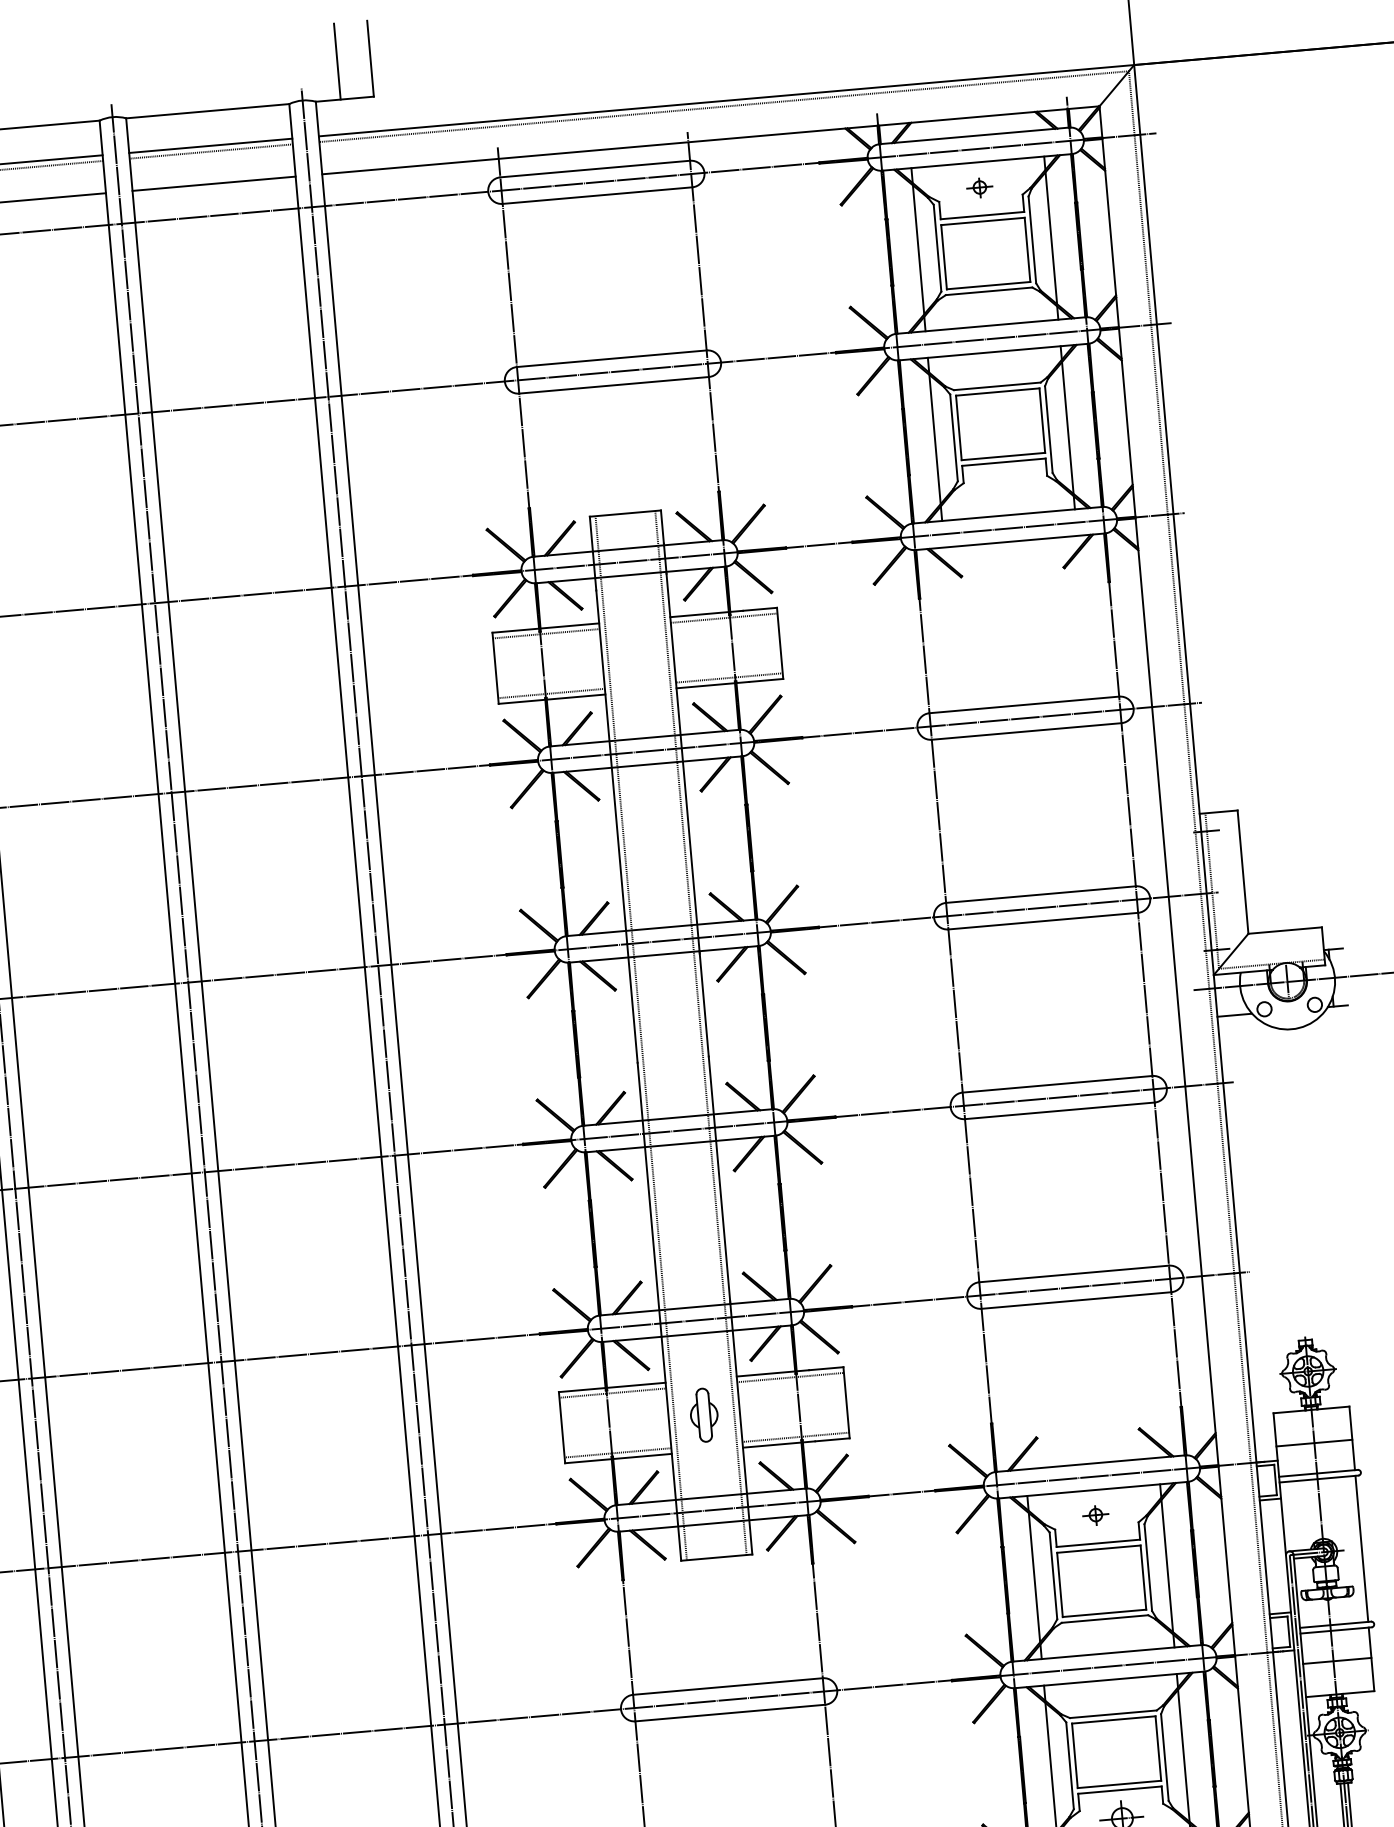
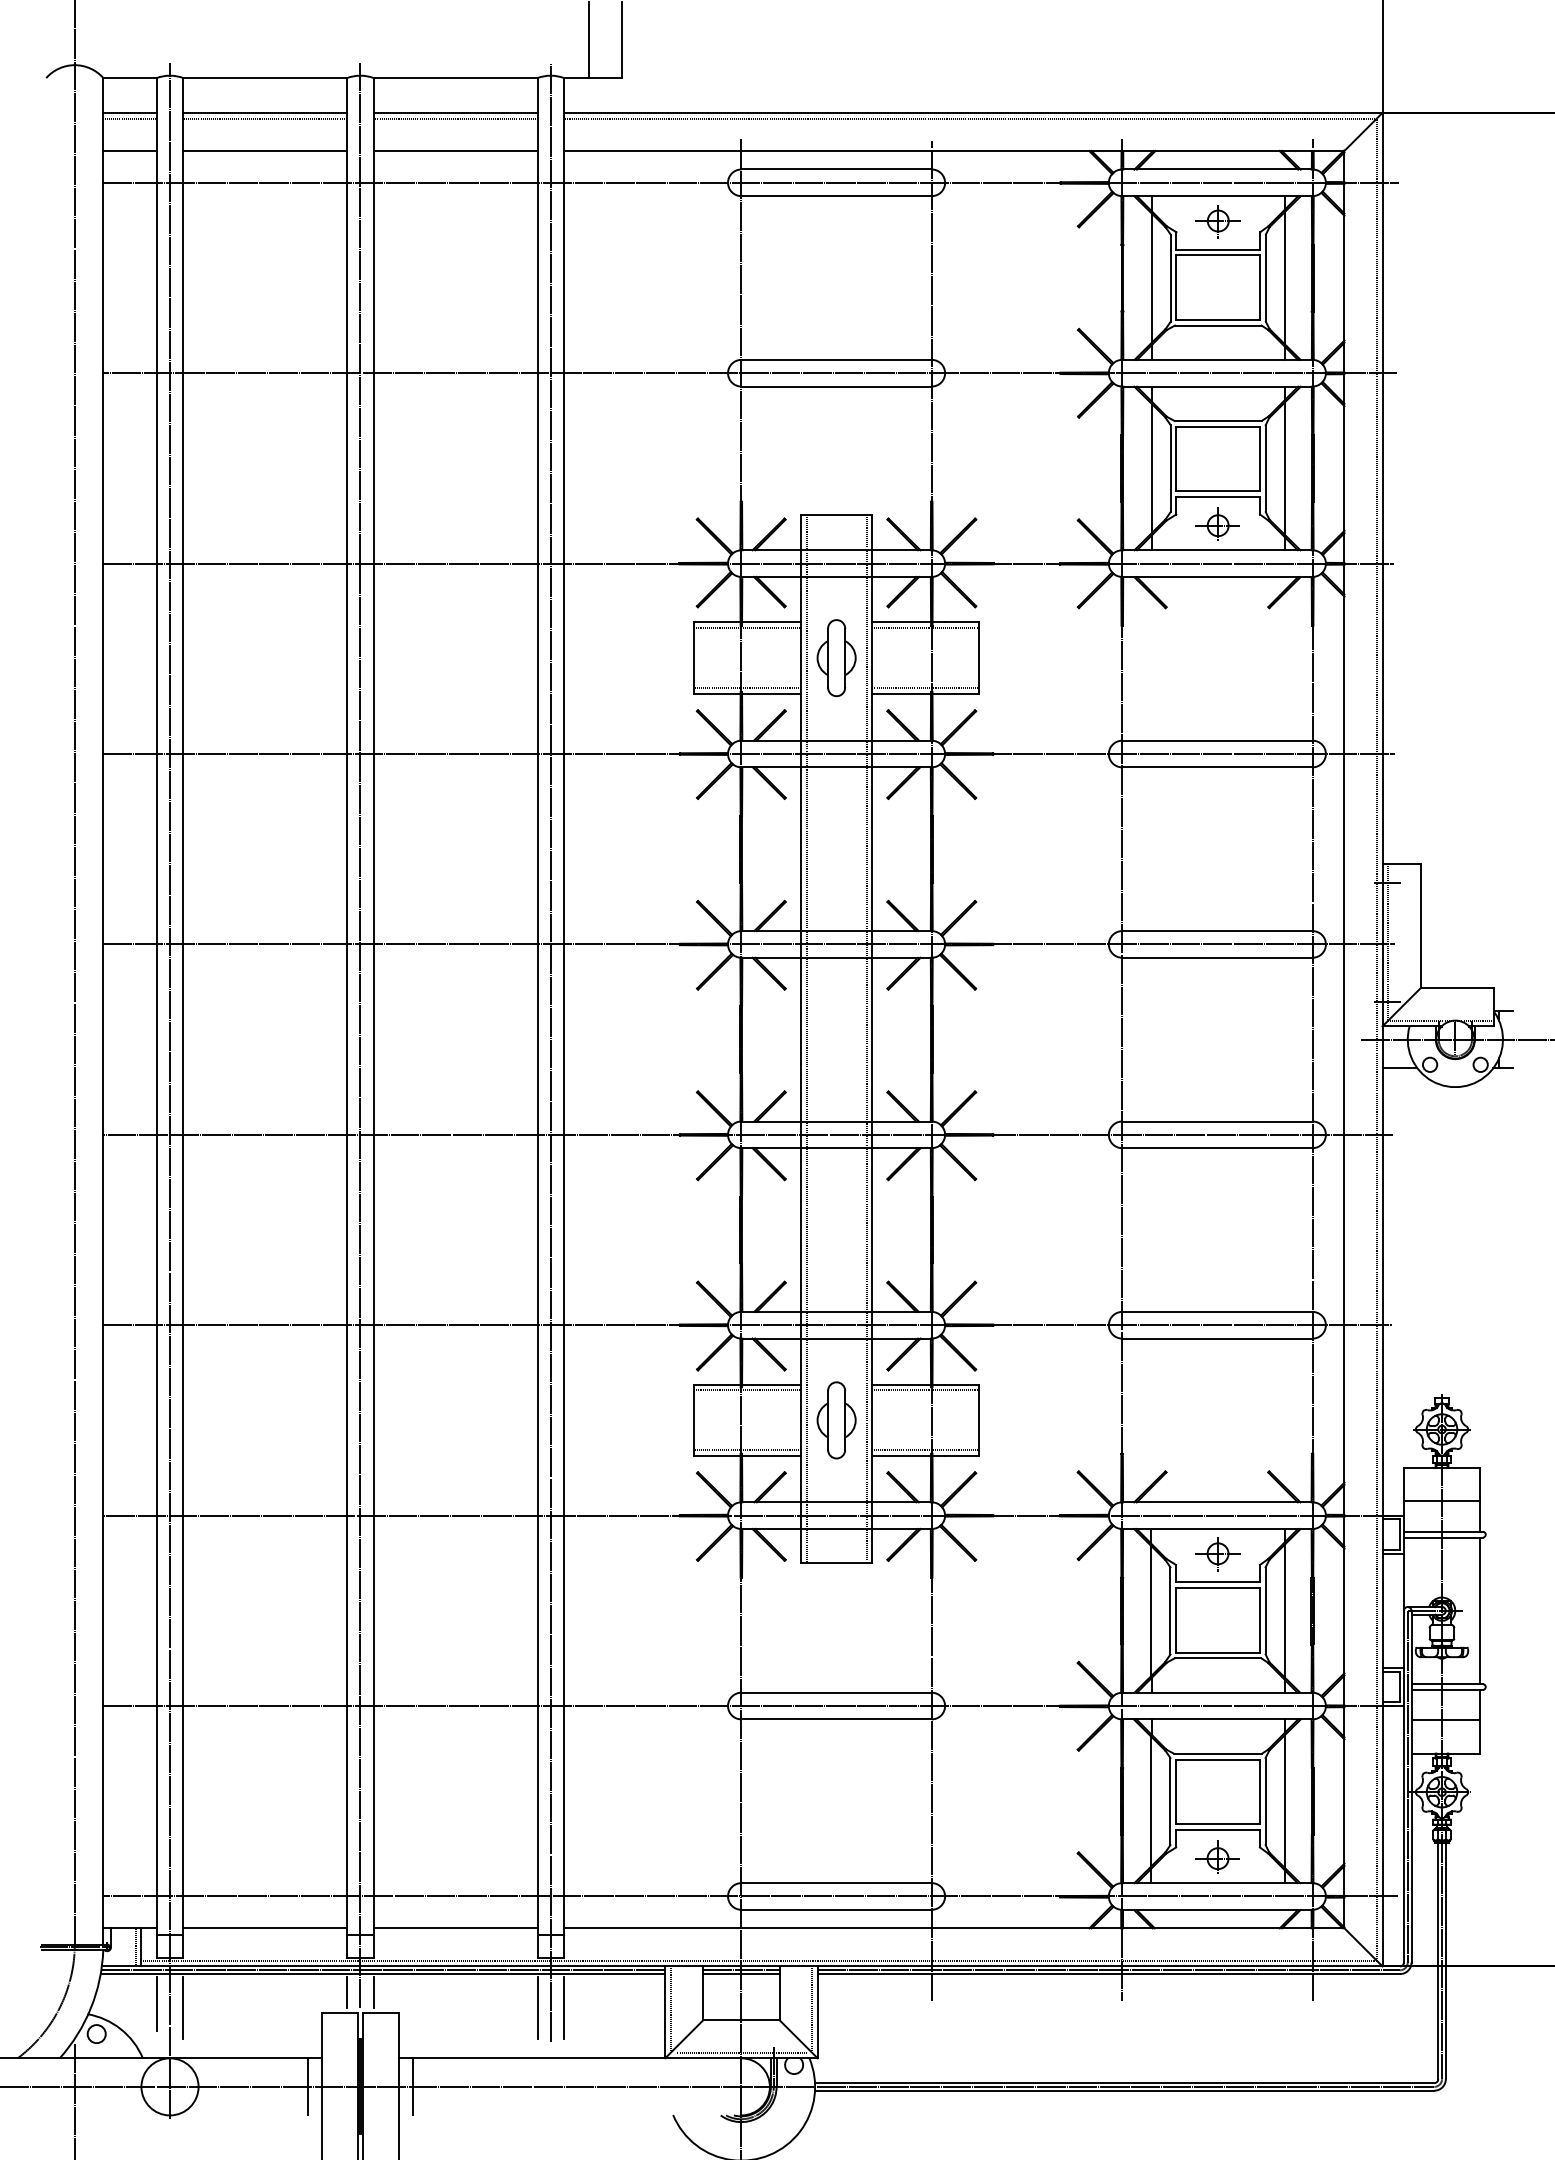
part: (979, 187) -> (1217, 221), size x1.67
part: (1005, 488) -> (1217, 523), added
part: (637, 655) -> (836, 657), added
part: (704, 1415) -> (836, 1420), size x1.43
part: (1095, 1515) -> (1217, 1554), size x1.67

